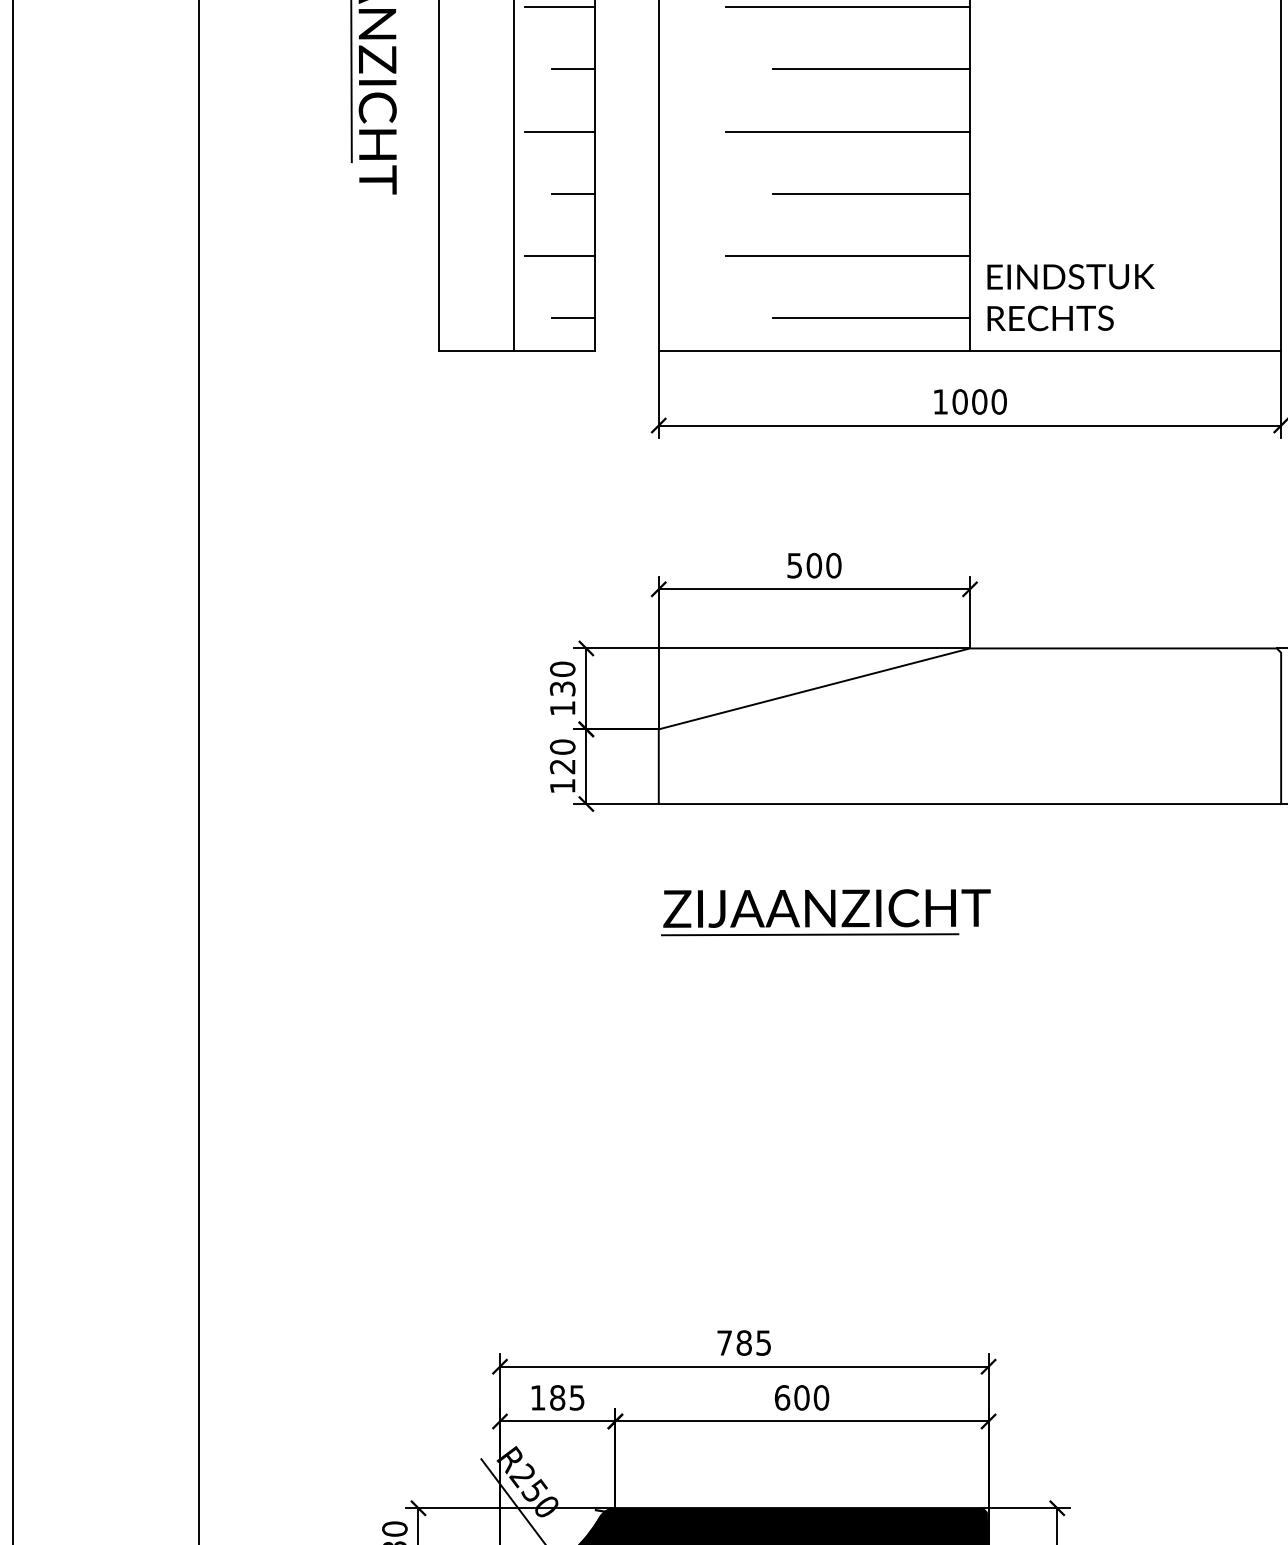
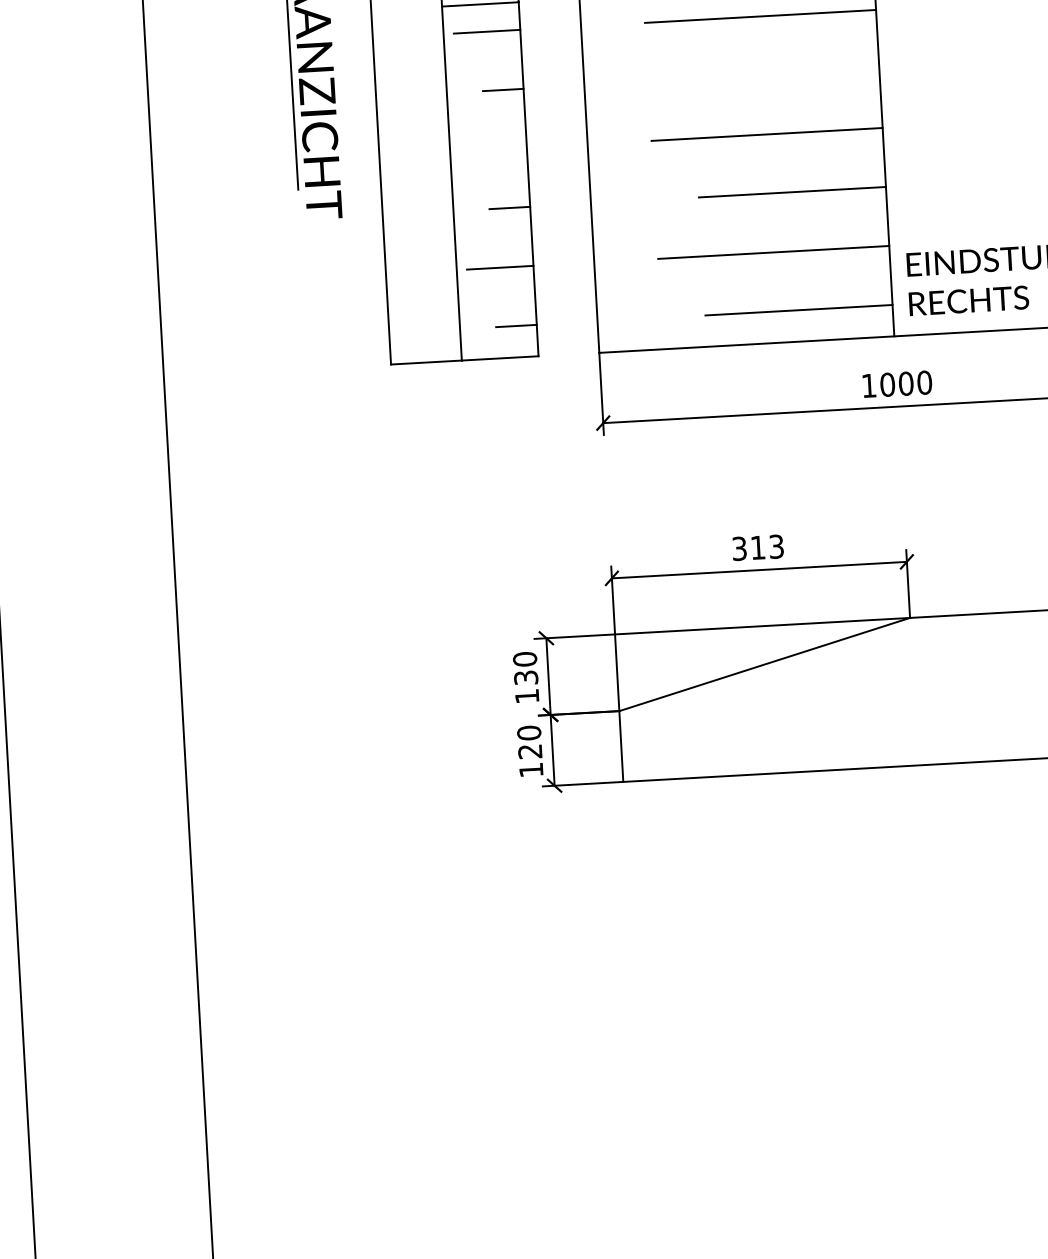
line: (870, 69) -> (785, 74), removed
line: (559, 131) -> (493, 149), removed
text: (814, 565) -> (758, 547), 500 -> 313
part: (825, 912) -> (787, 875), removed

